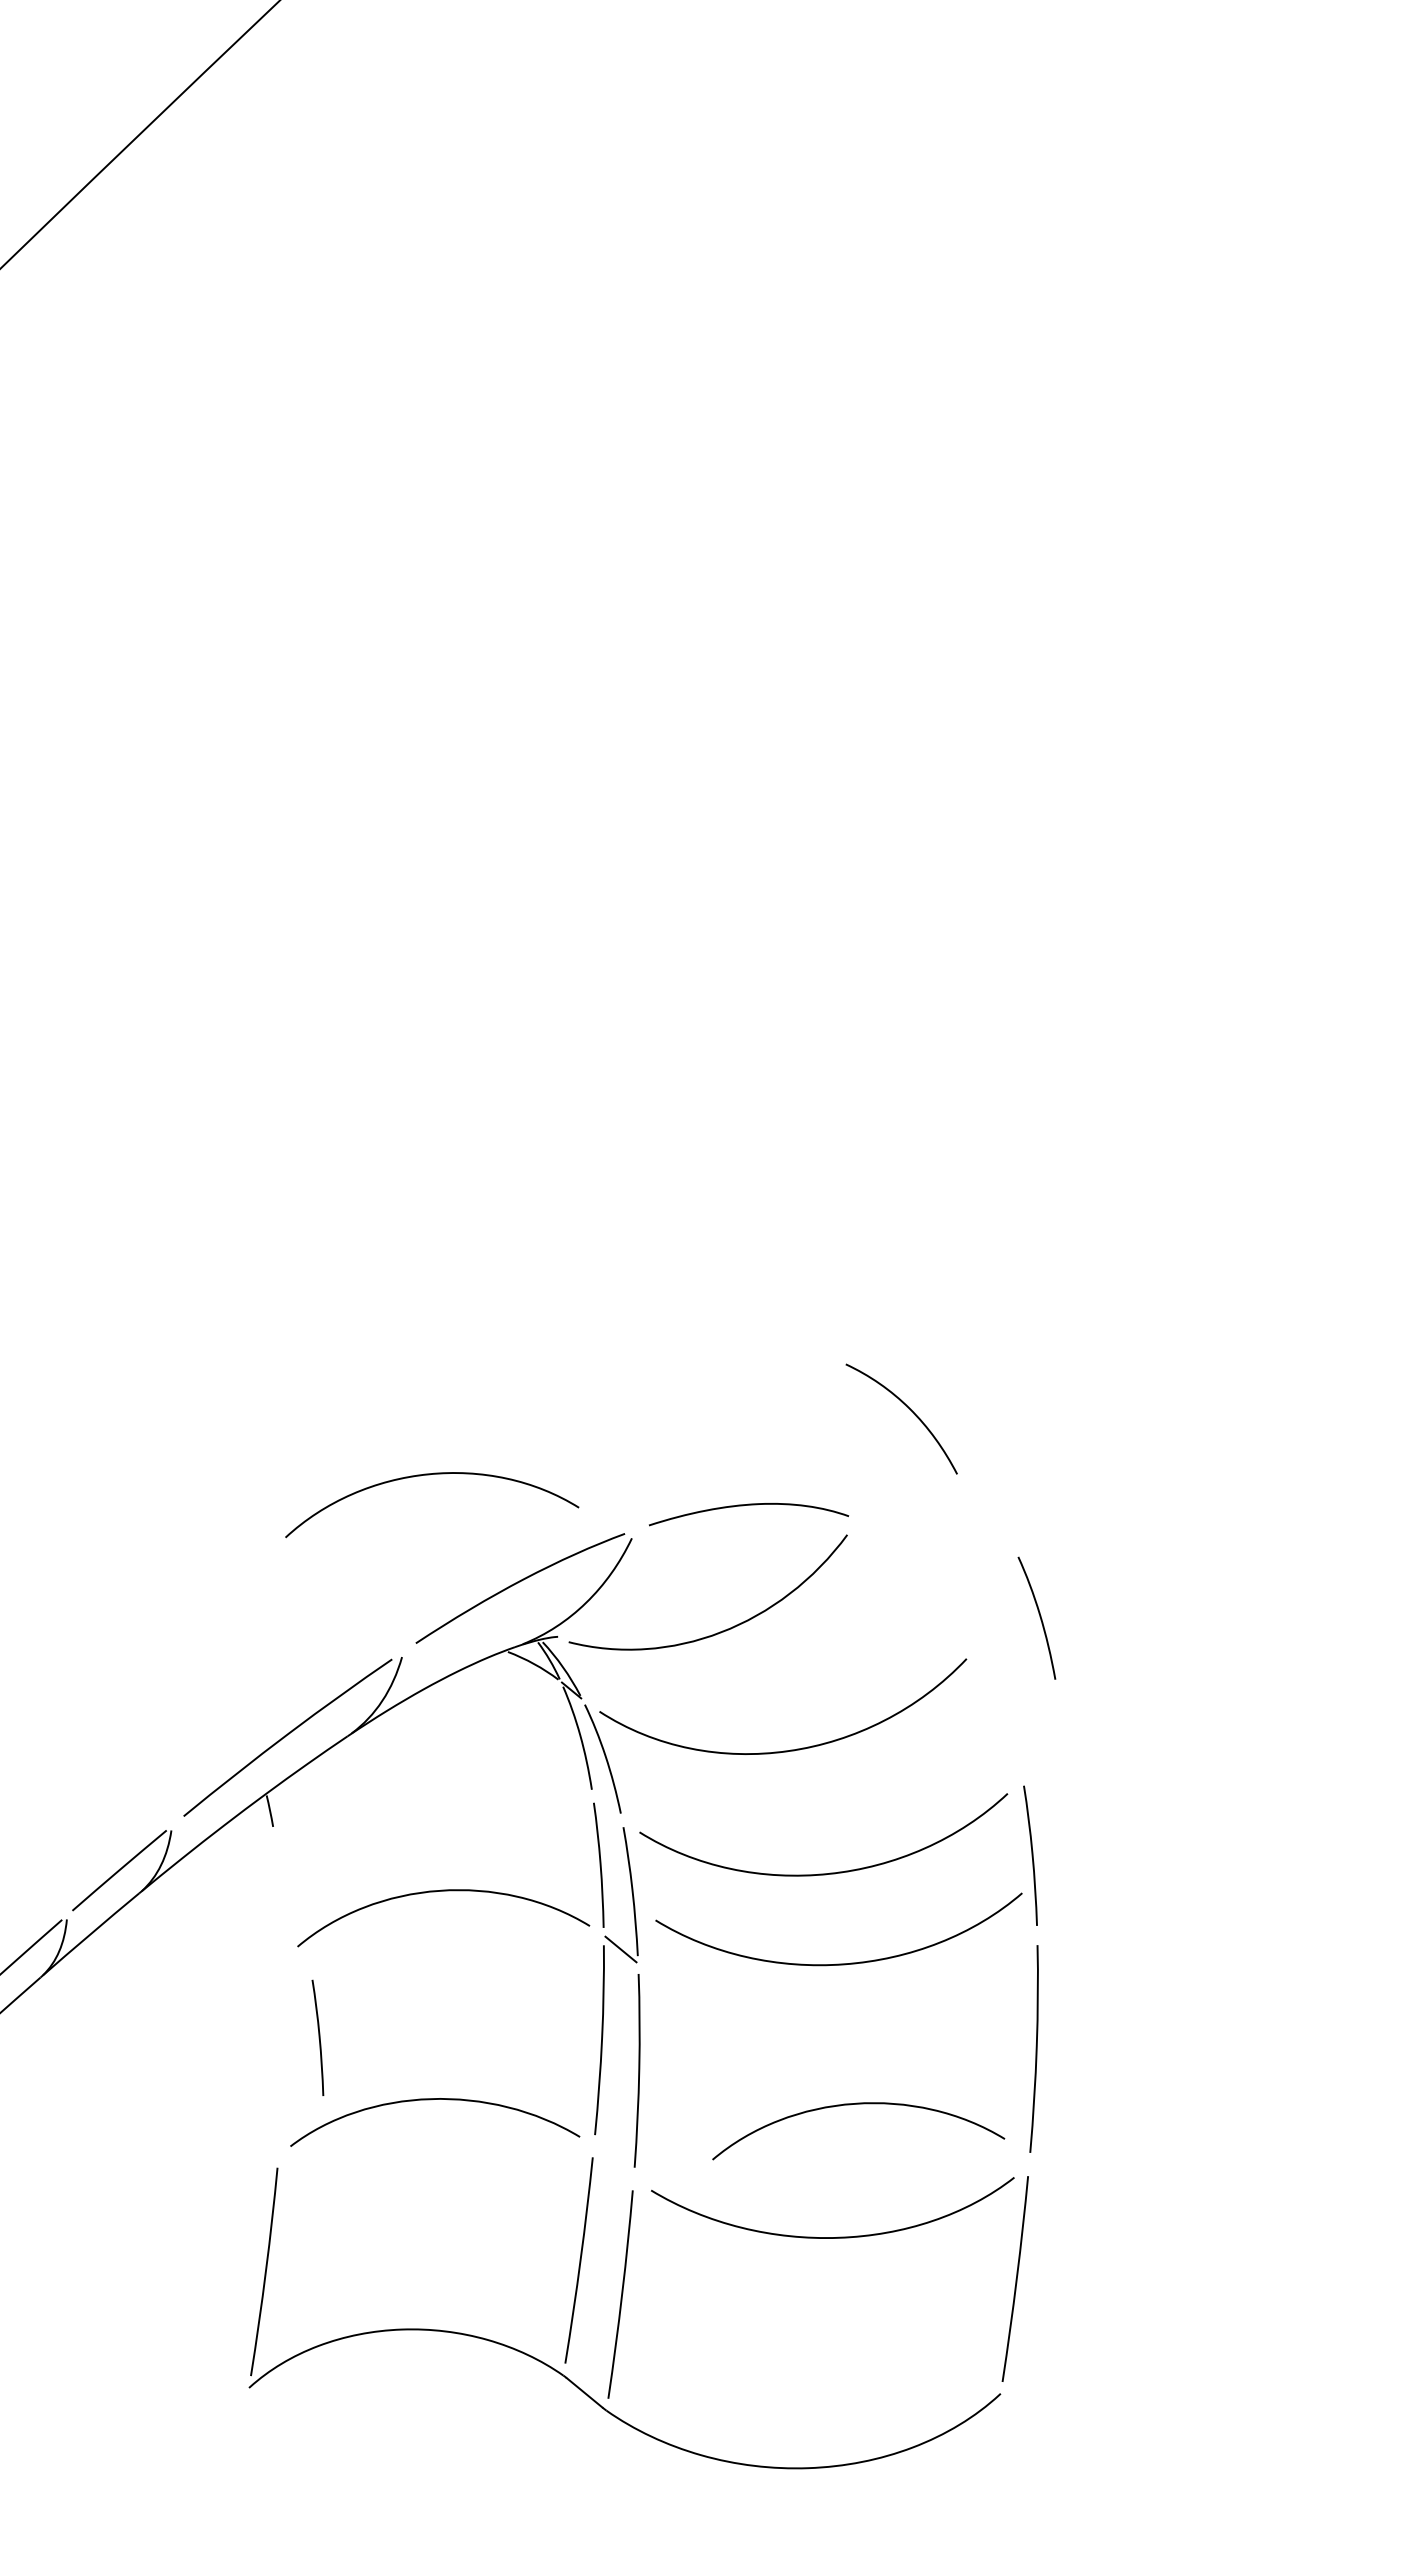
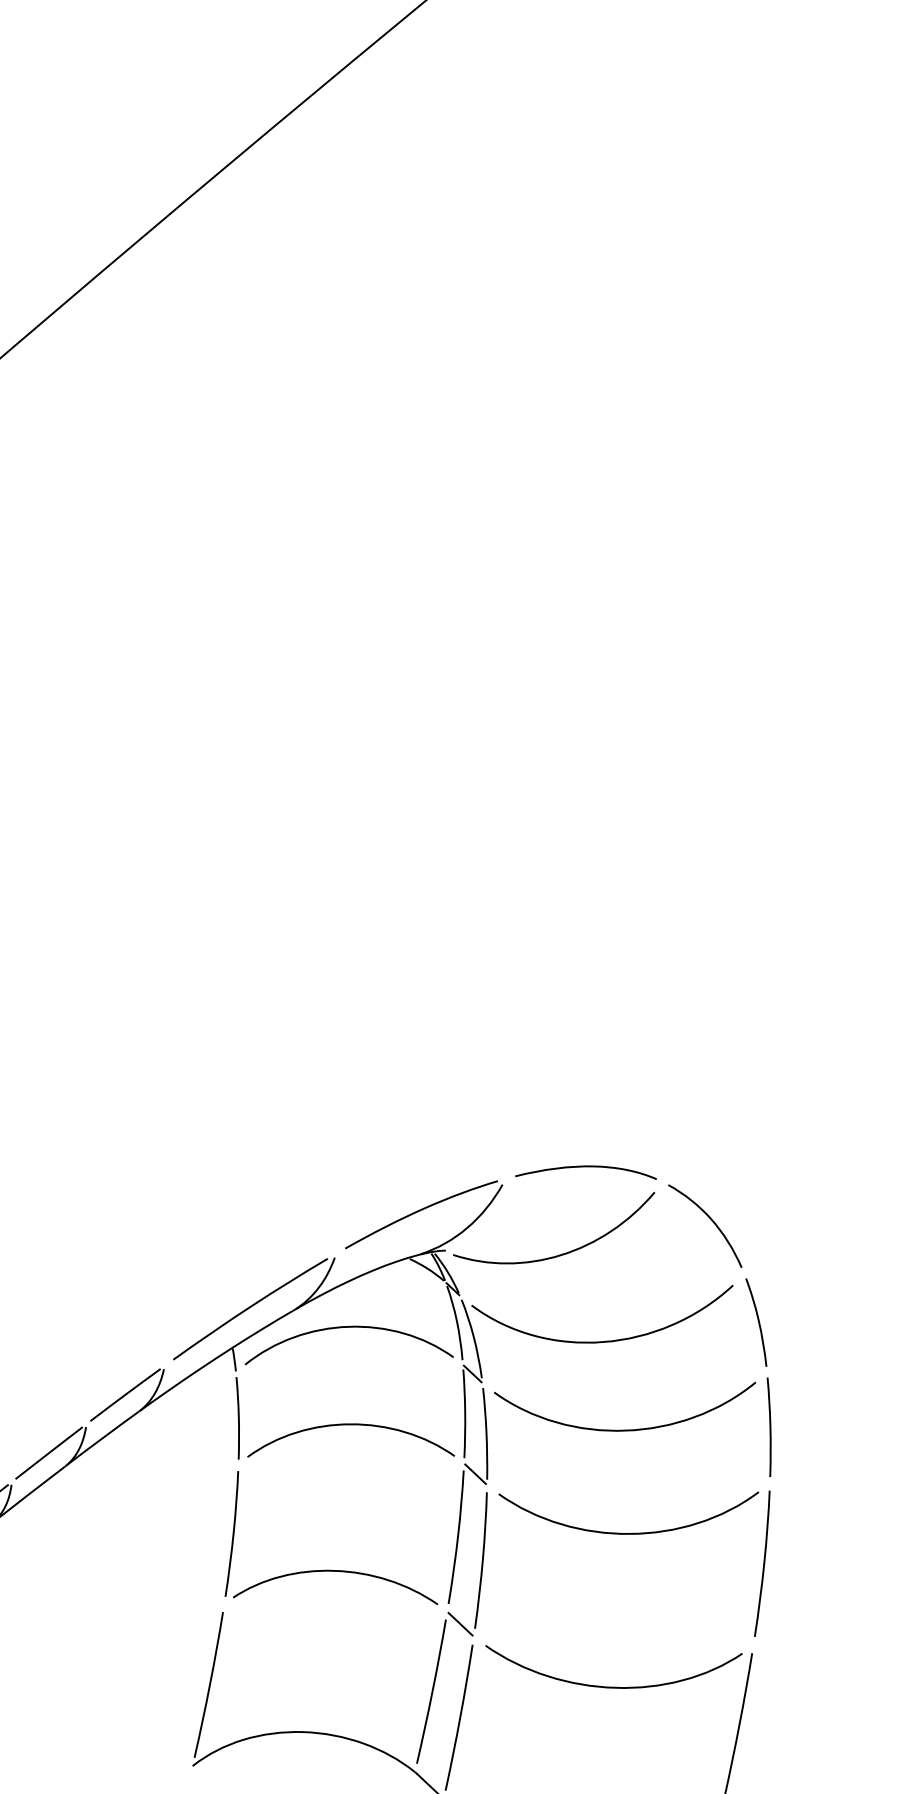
curve: (909, 1409) -> (711, 1219), moved
curve: (429, 1475) -> (349, 1327), moved
curve: (1039, 1617) -> (758, 1322), moved
line: (607, 1808) -> (472, 1374), added
curve: (838, 1963) -> (625, 1533), moved
curve: (318, 2037) -> (238, 1418), moved
curve: (284, 2056) -> (233, 1533), added
curve: (858, 2104) -> (635, 1594), removed
line: (613, 2162) -> (460, 1624), added

